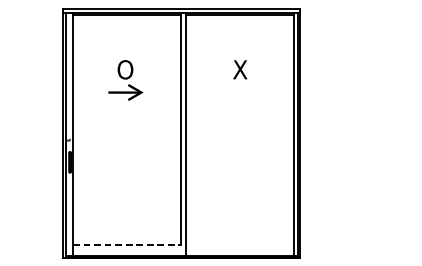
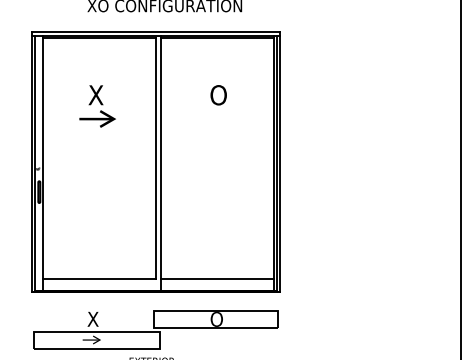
text: (124, 70) -> (96, 95), O -> X
text: (241, 70) -> (218, 95), X -> O
line: (127, 244) -> (99, 278), dashed -> solid
line: (240, 244) -> (217, 278), added

